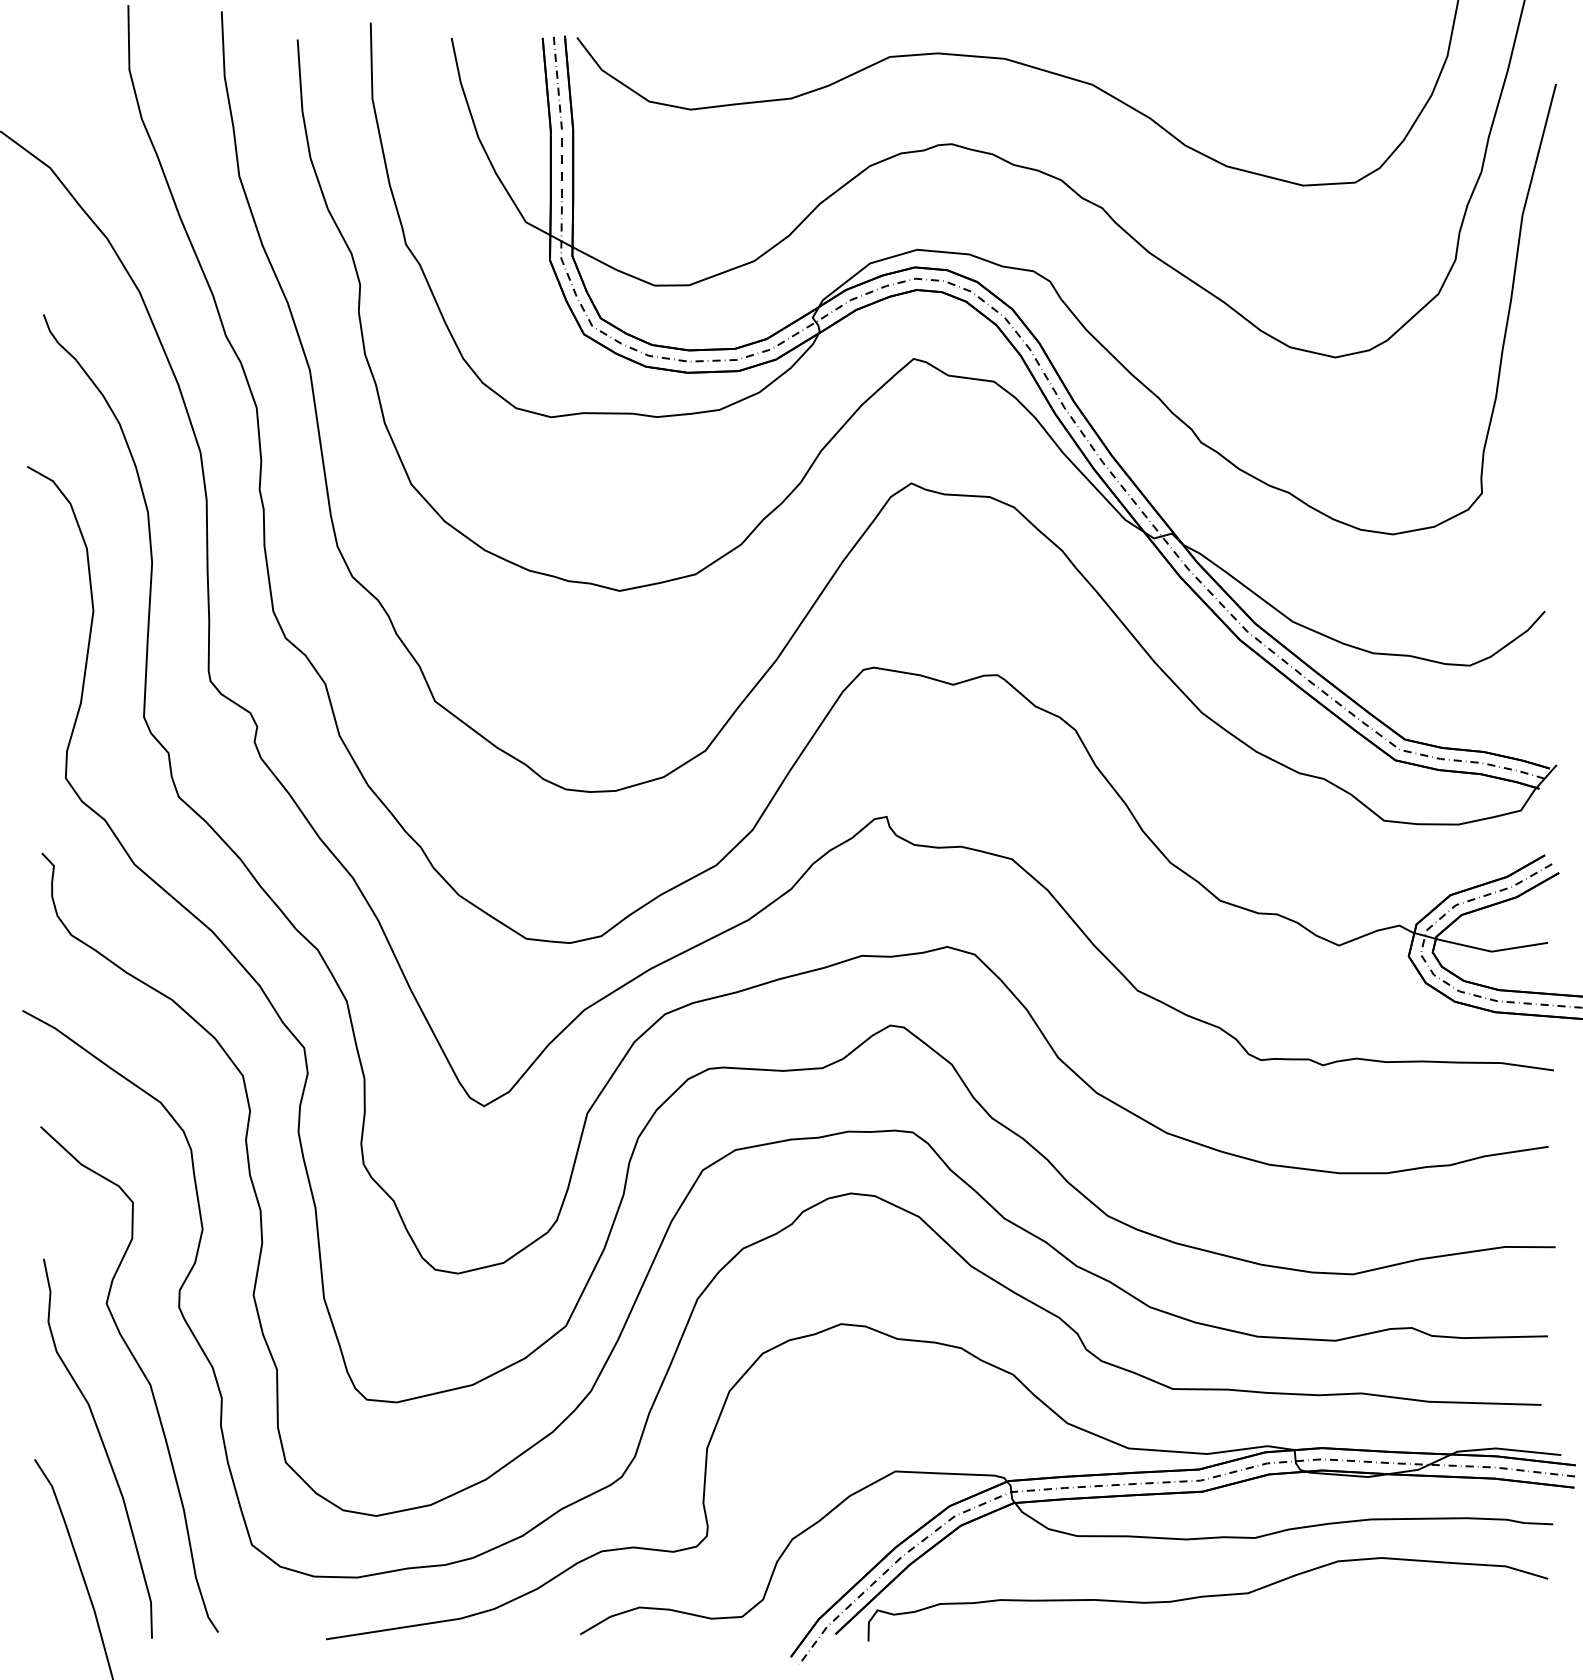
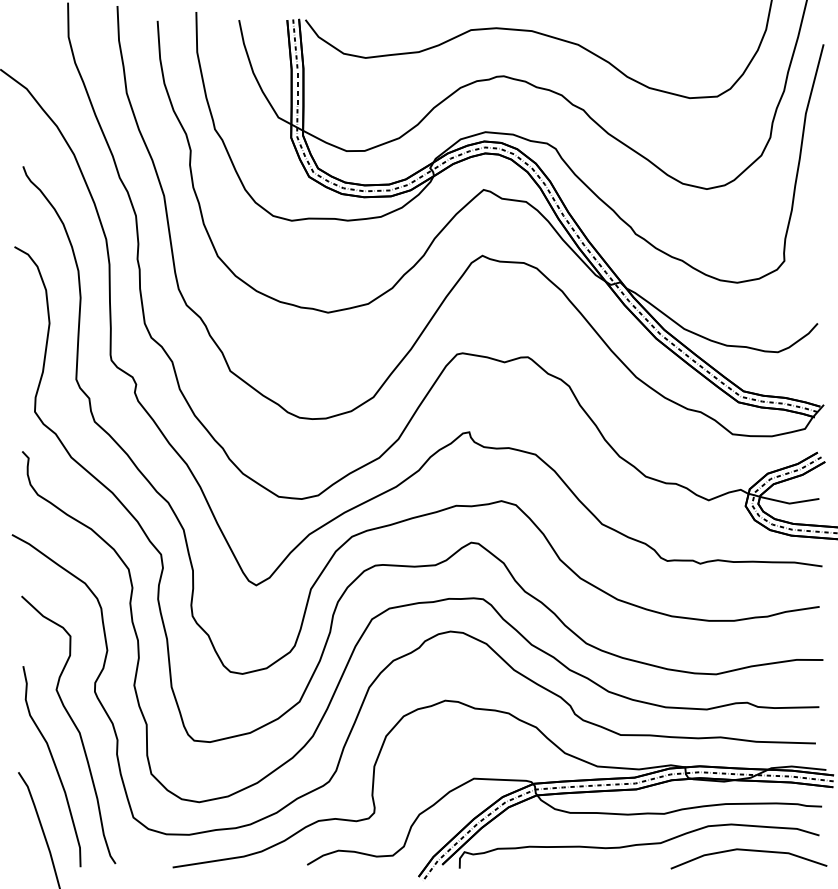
line: (1414, 1609) -> (748, 851), added

